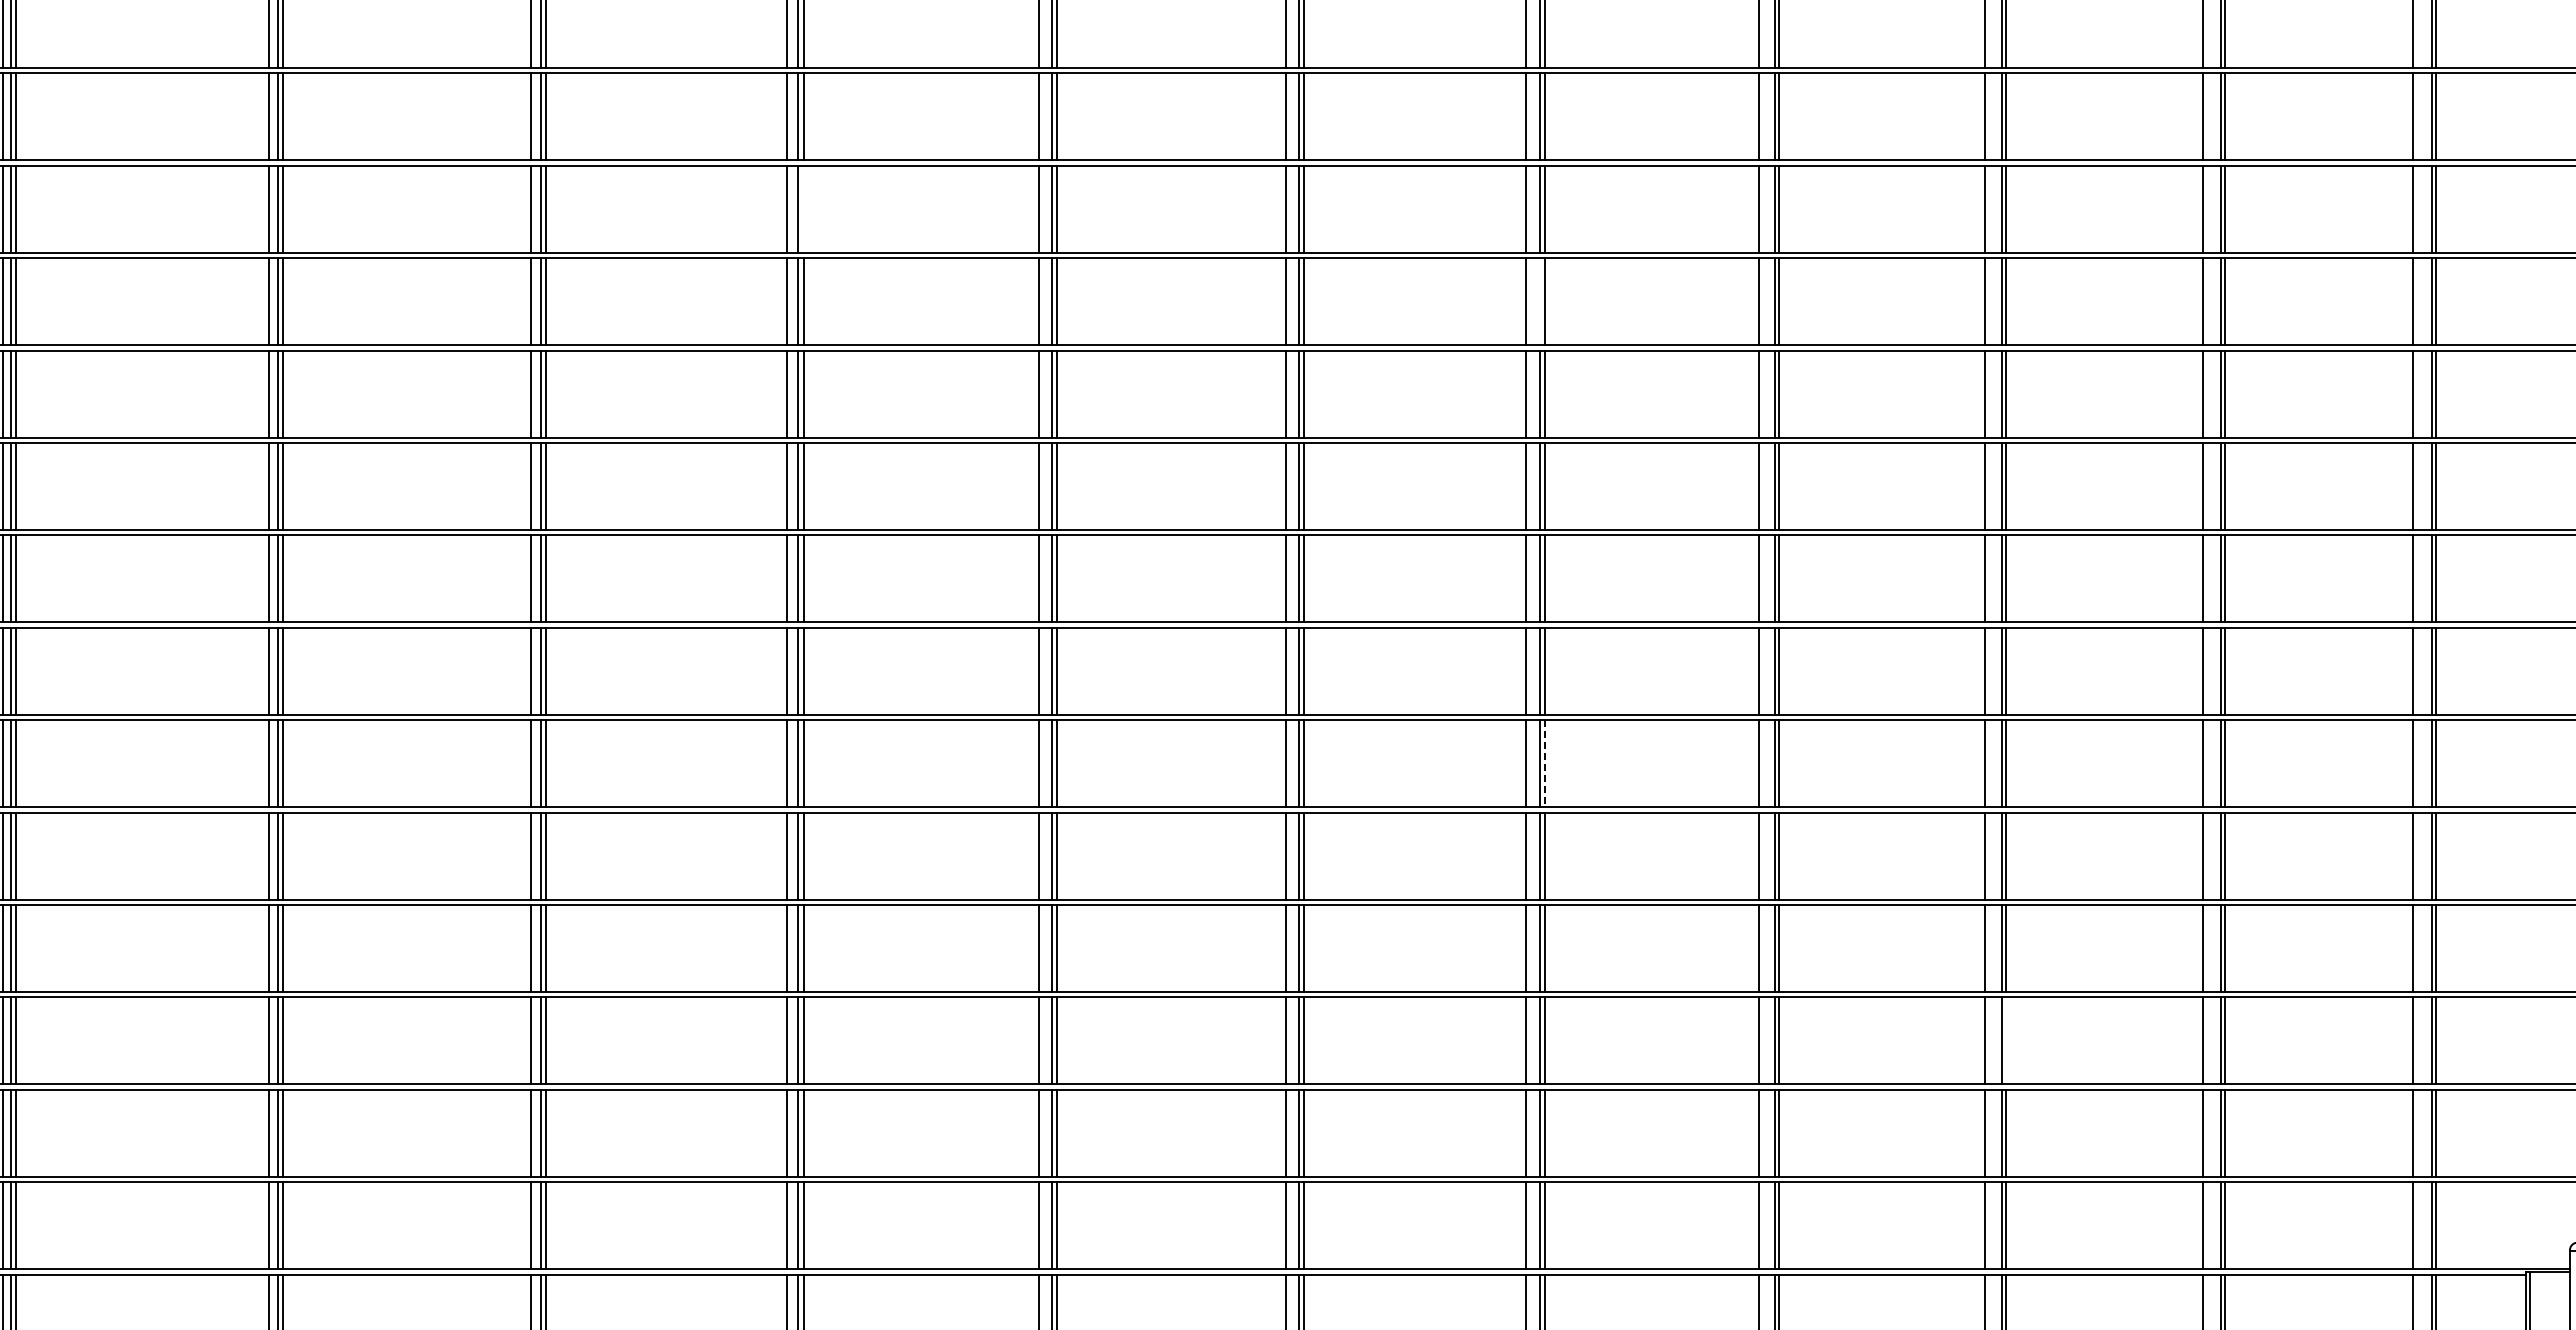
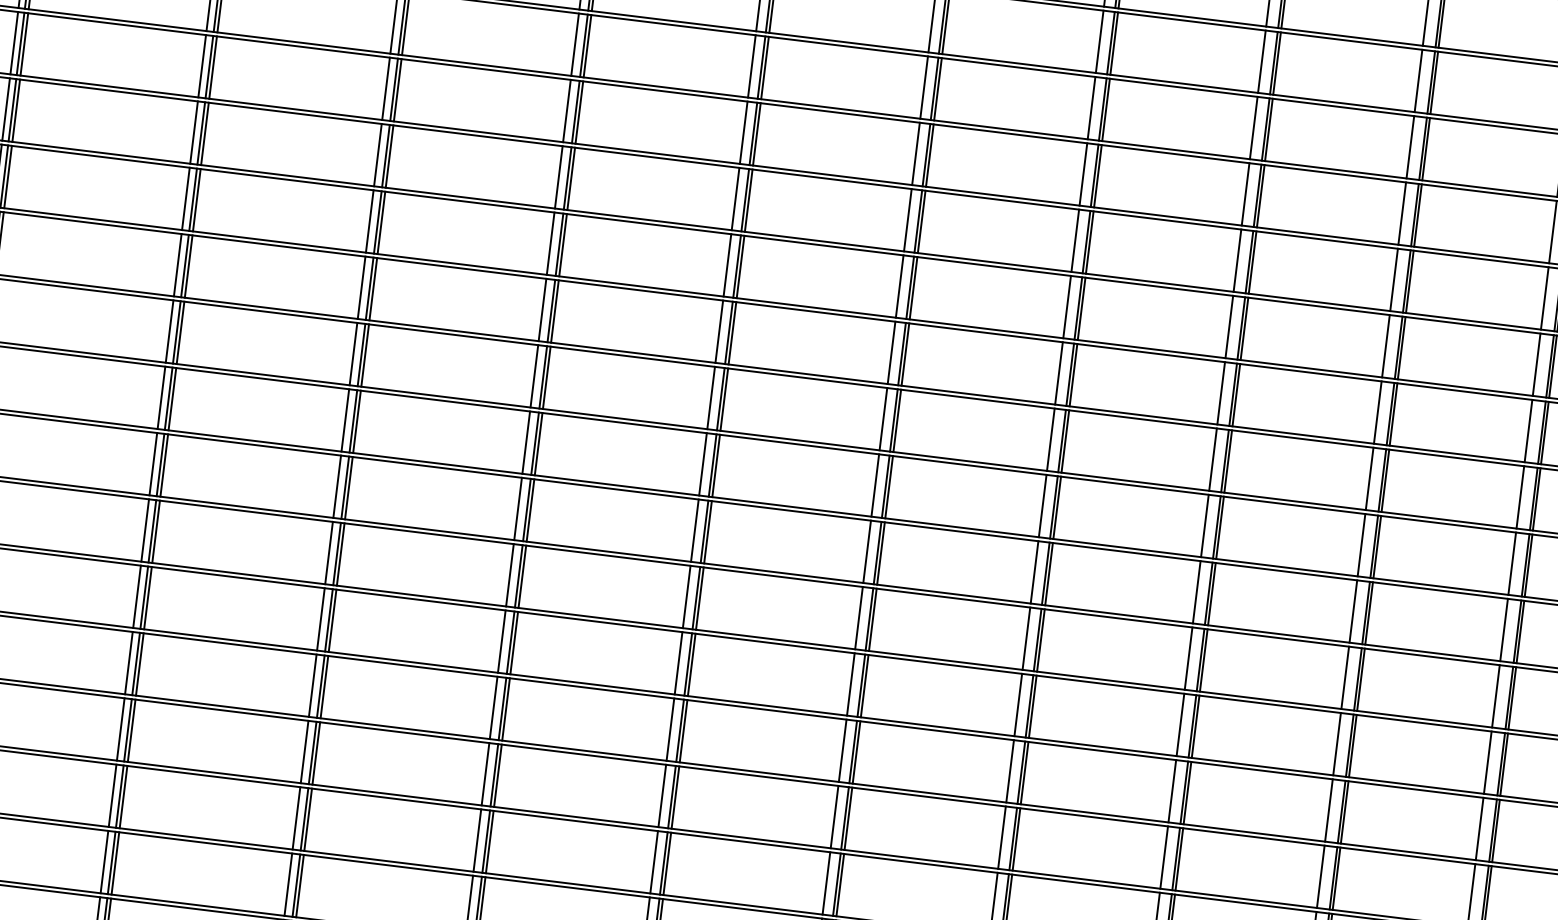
line: (803, 208) -> (389, 156), added
line: (1540, 301) -> (910, 287), added
line: (1544, 764) -> (872, 620), dashed -> solid
line: (2006, 1040) -> (1179, 859), added

